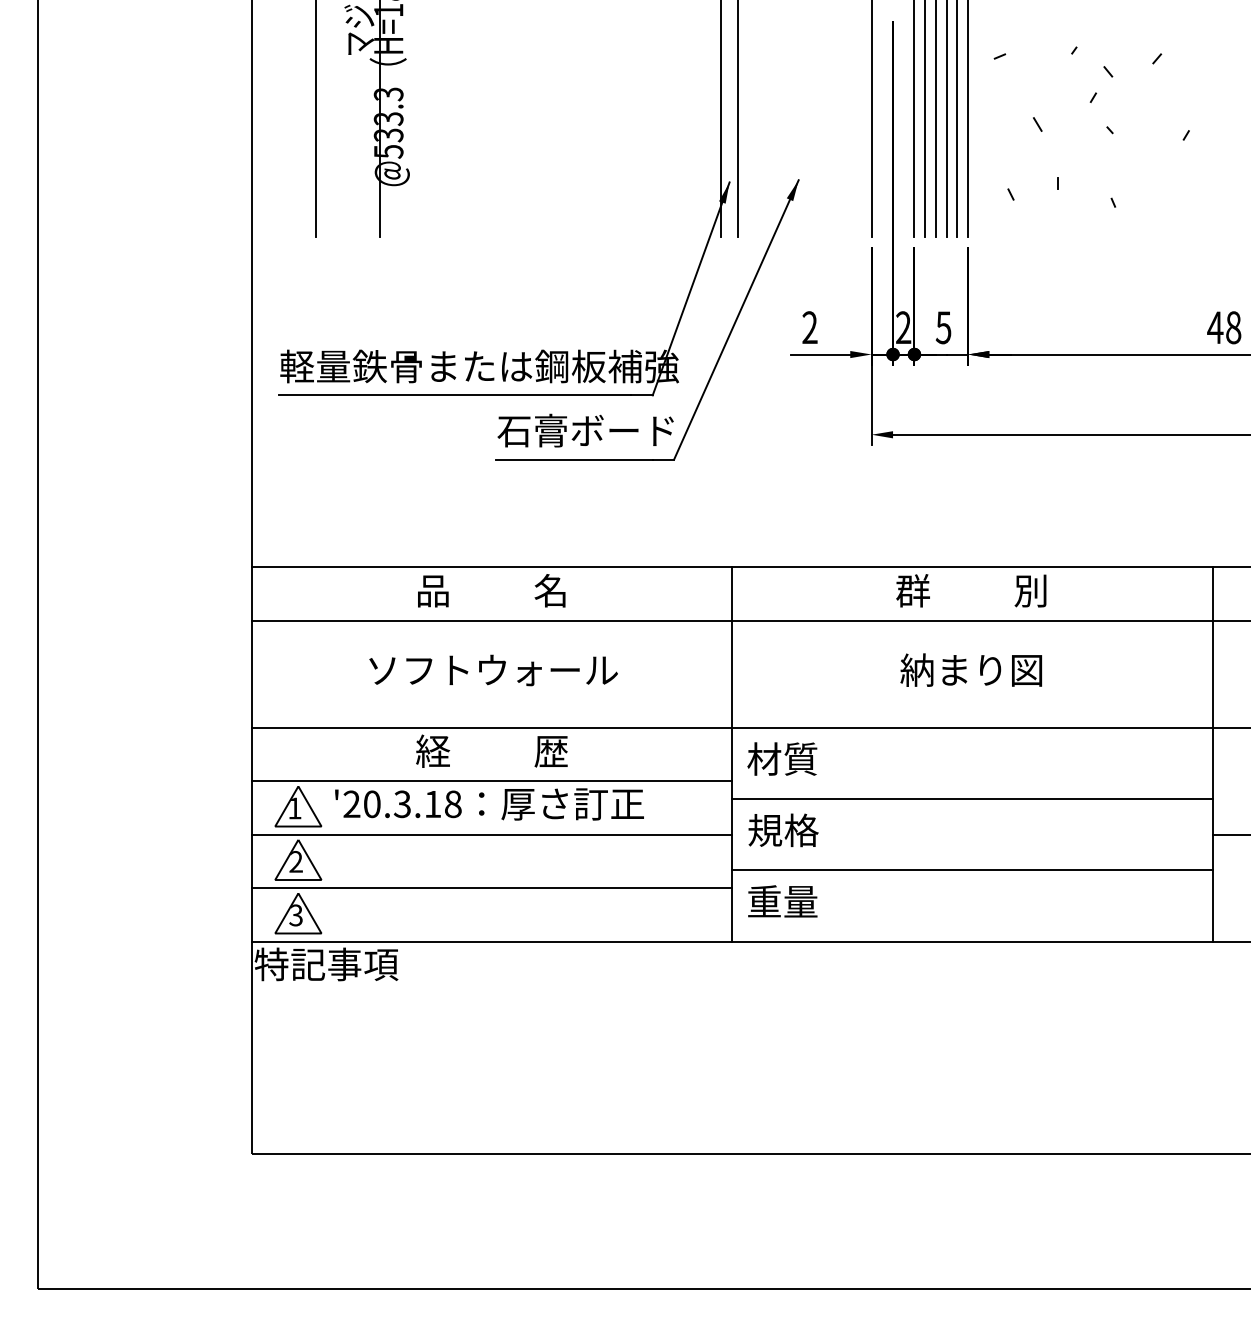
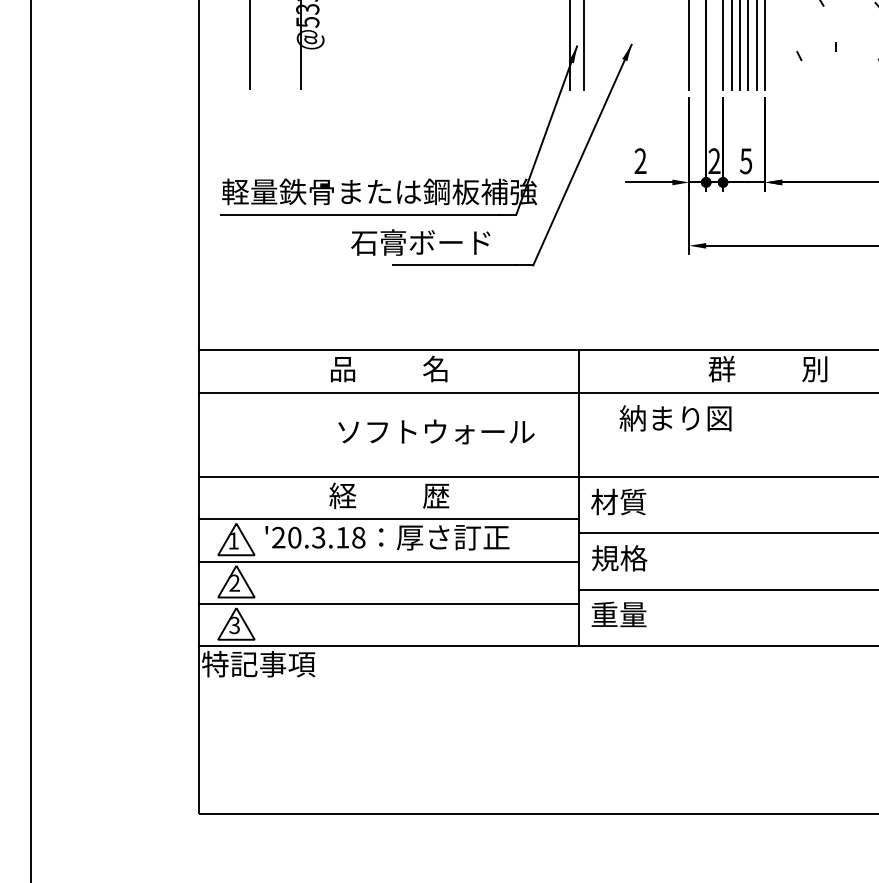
text: (585, 430) -> (420, 242), moved
text: (970, 669) -> (674, 417), moved
text: (493, 670) -> (436, 432), moved

